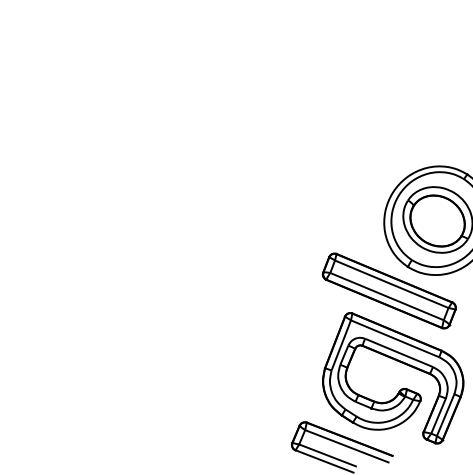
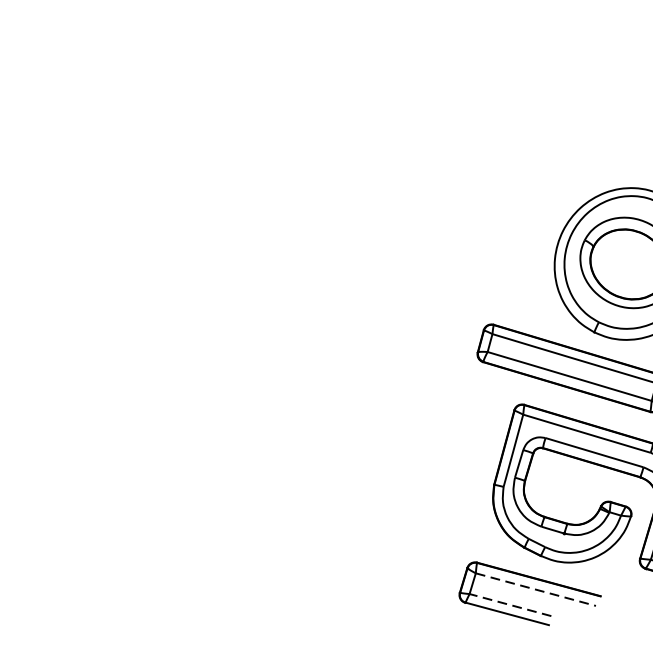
line: (346, 446) -> (535, 589), solid -> dashed
line: (327, 455) -> (510, 605), solid -> dashed

